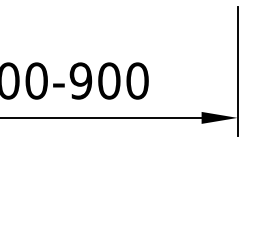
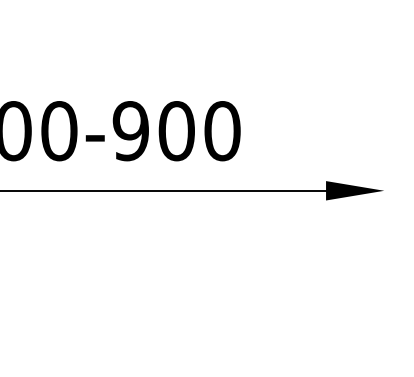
line: (237, 70) -> (384, 114), removed

